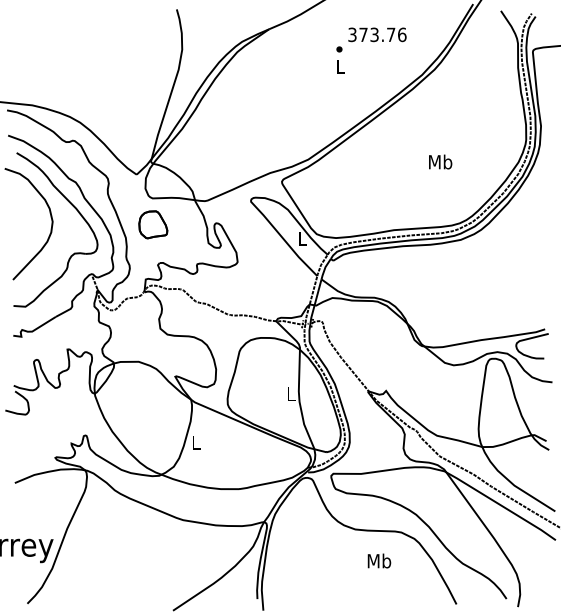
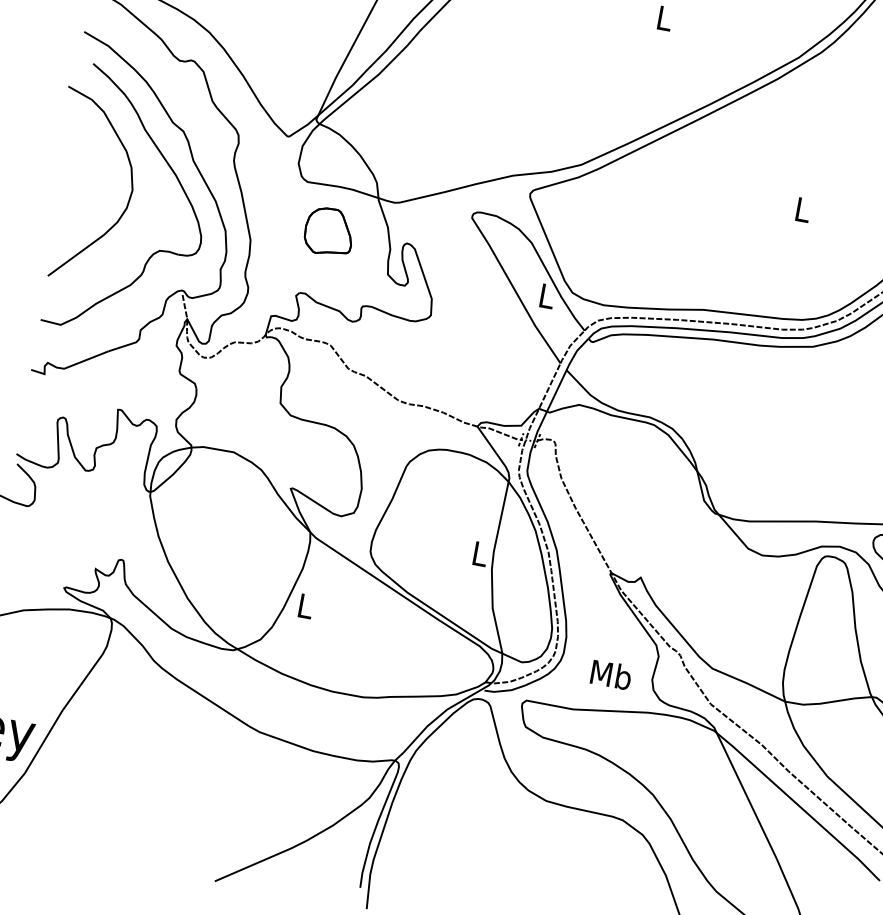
text: (440, 161) -> (802, 208), Mb -> L
part: (153, 224) -> (329, 231), moved
text: (379, 560) -> (611, 674), moved

